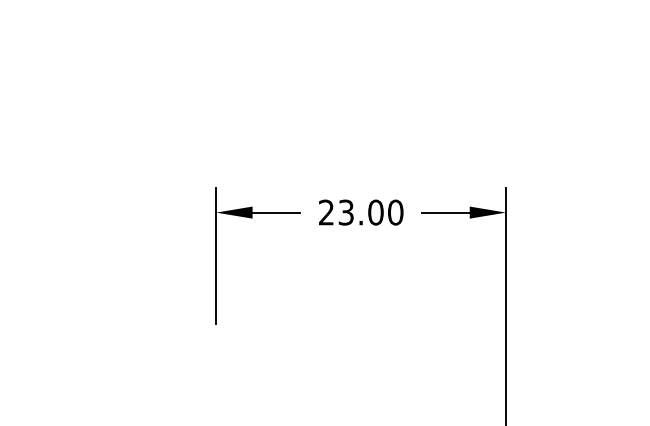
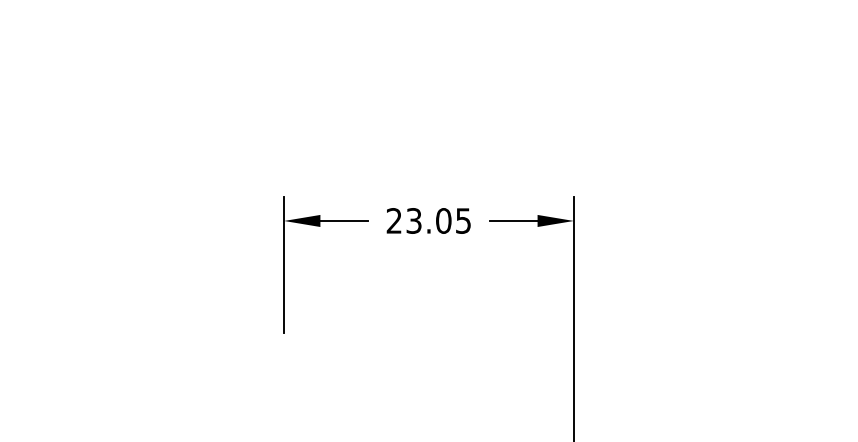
text: (395, 212) -> (463, 220), 23.00 -> 23.05

